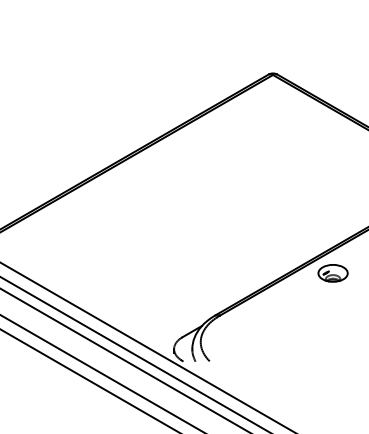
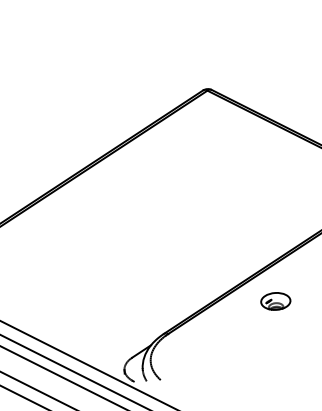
part: (332, 273) -> (275, 301), moved

